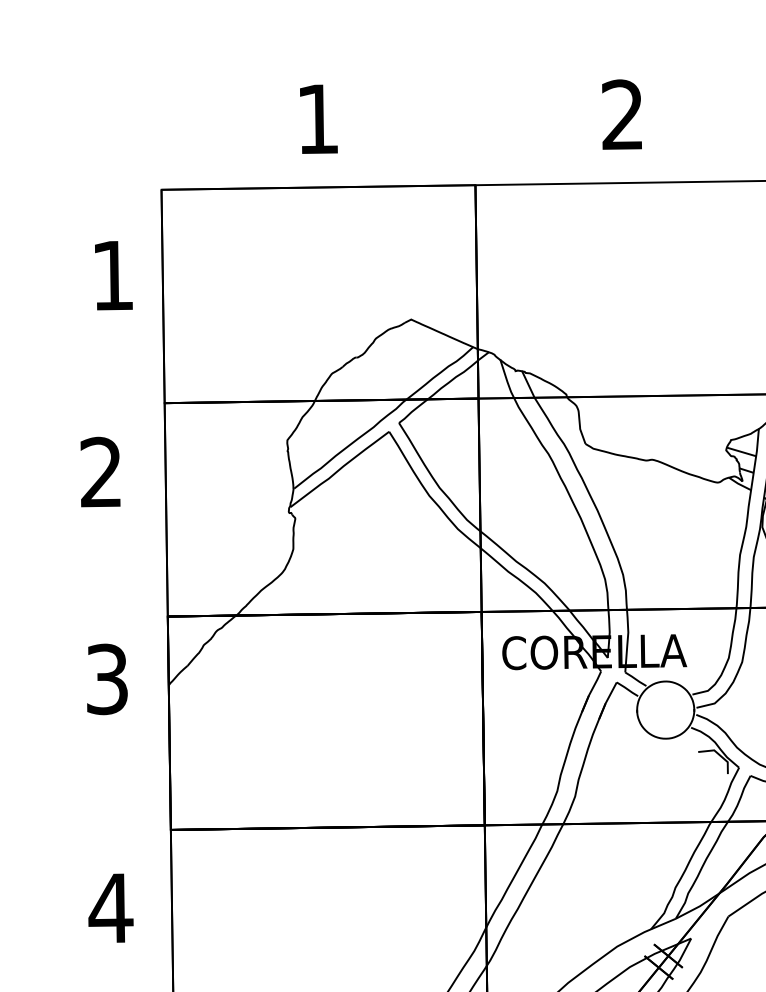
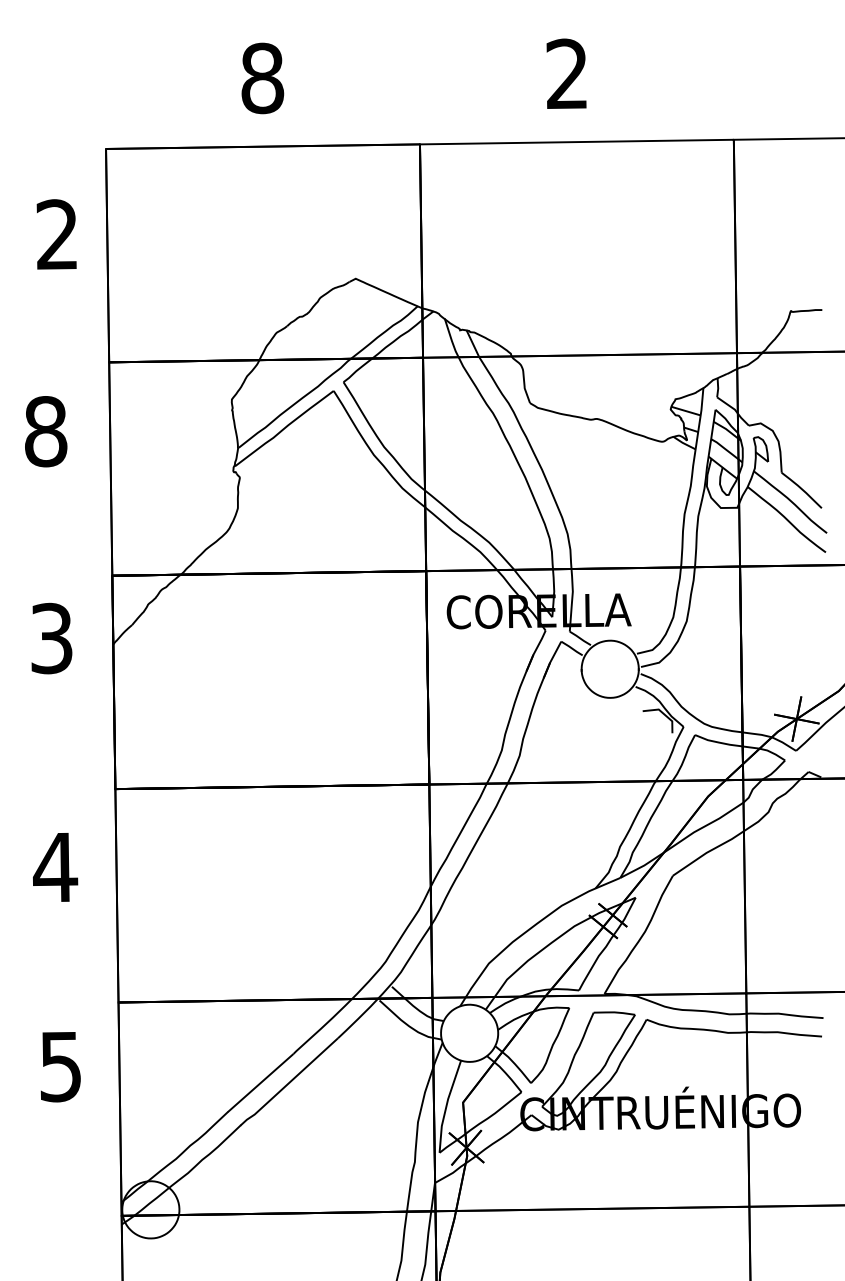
text: (317, 119) -> (262, 78), 1 -> 8
text: (111, 275) -> (56, 234), 1 -> 2
text: (101, 472) -> (46, 431), 2 -> 8

